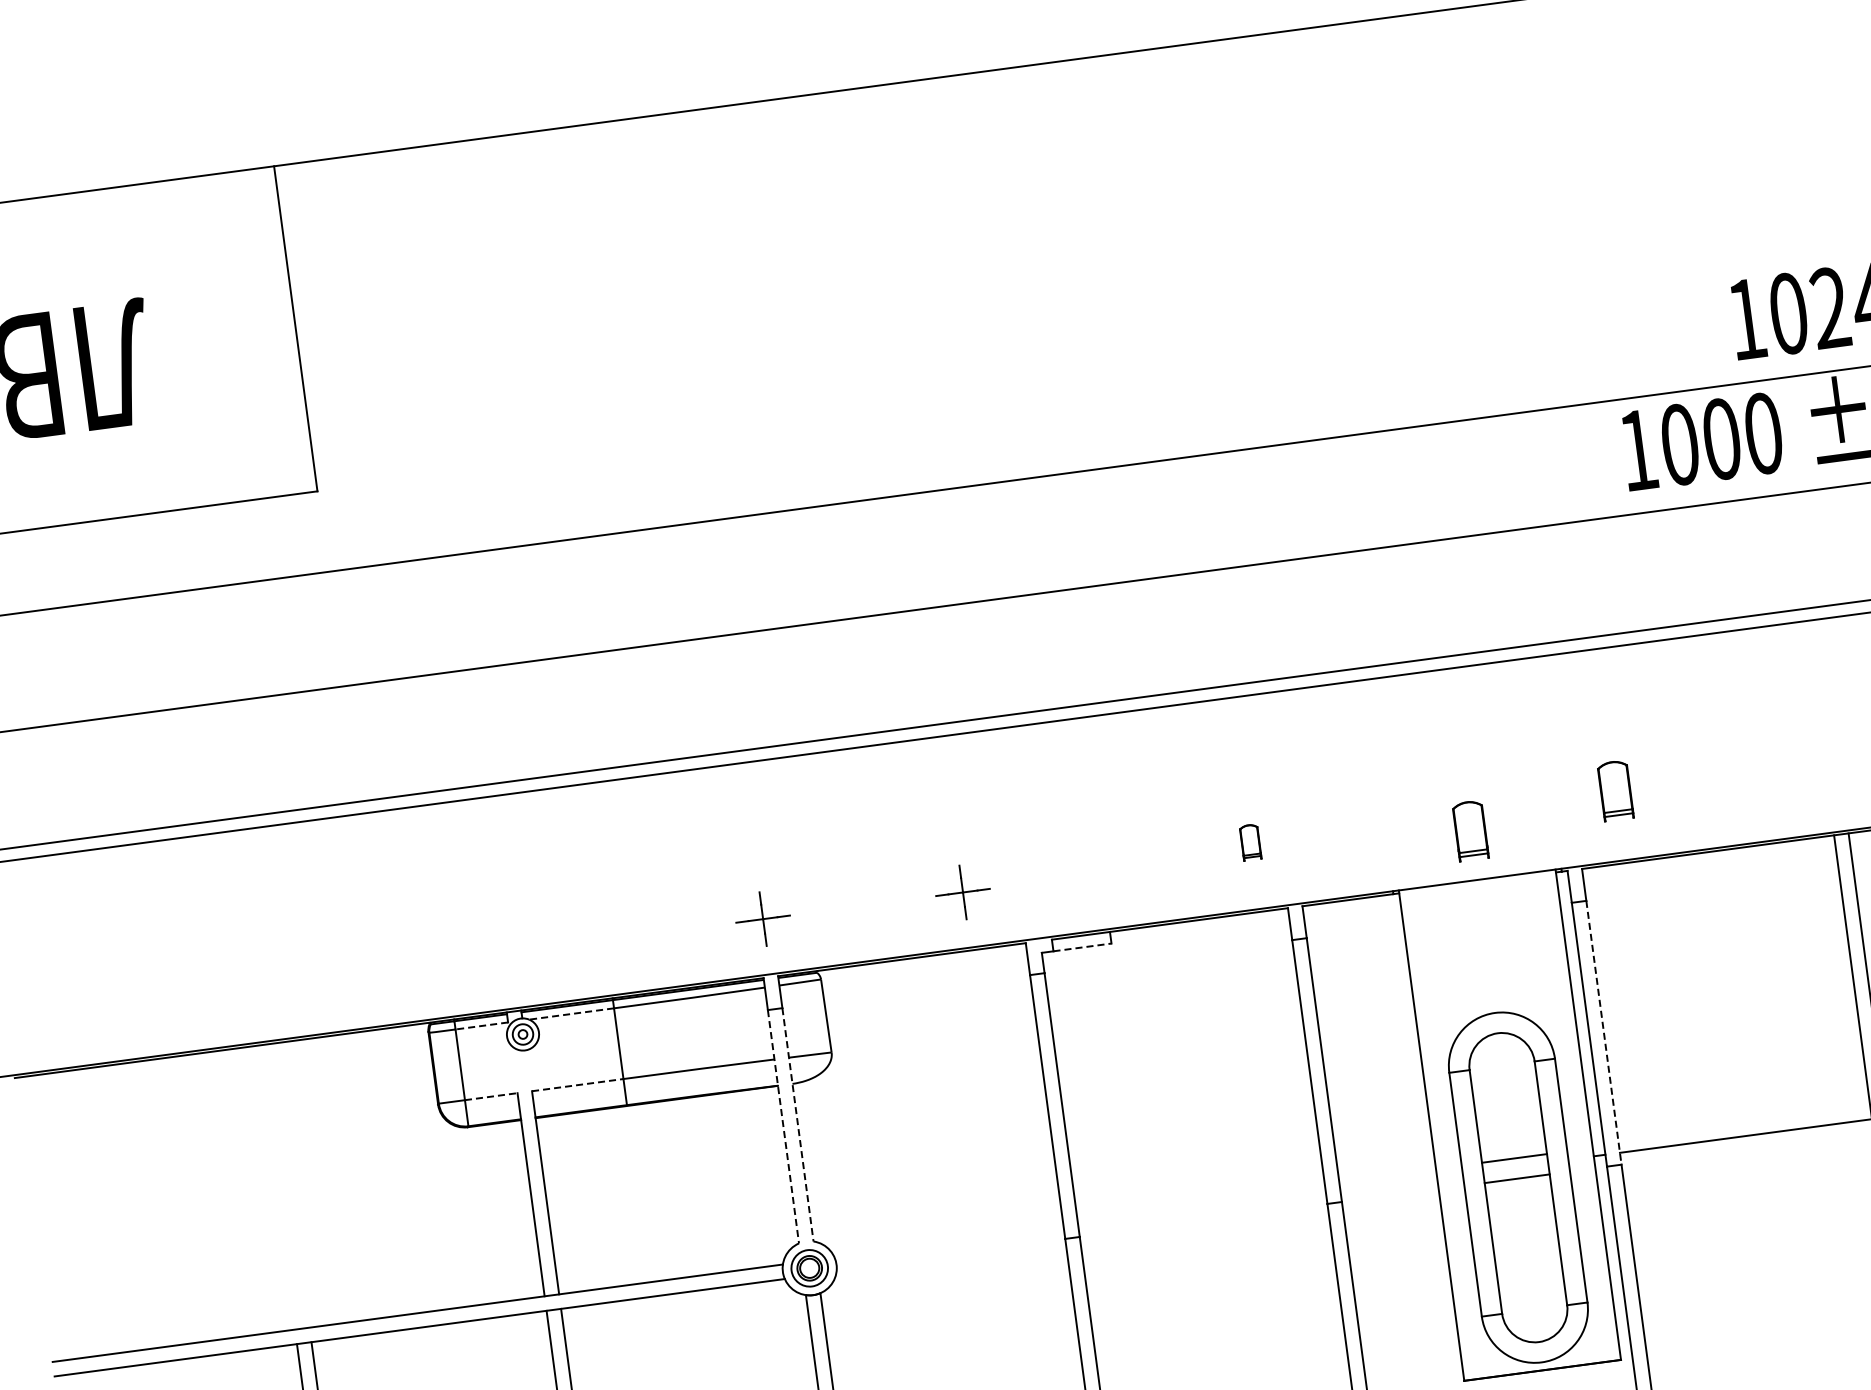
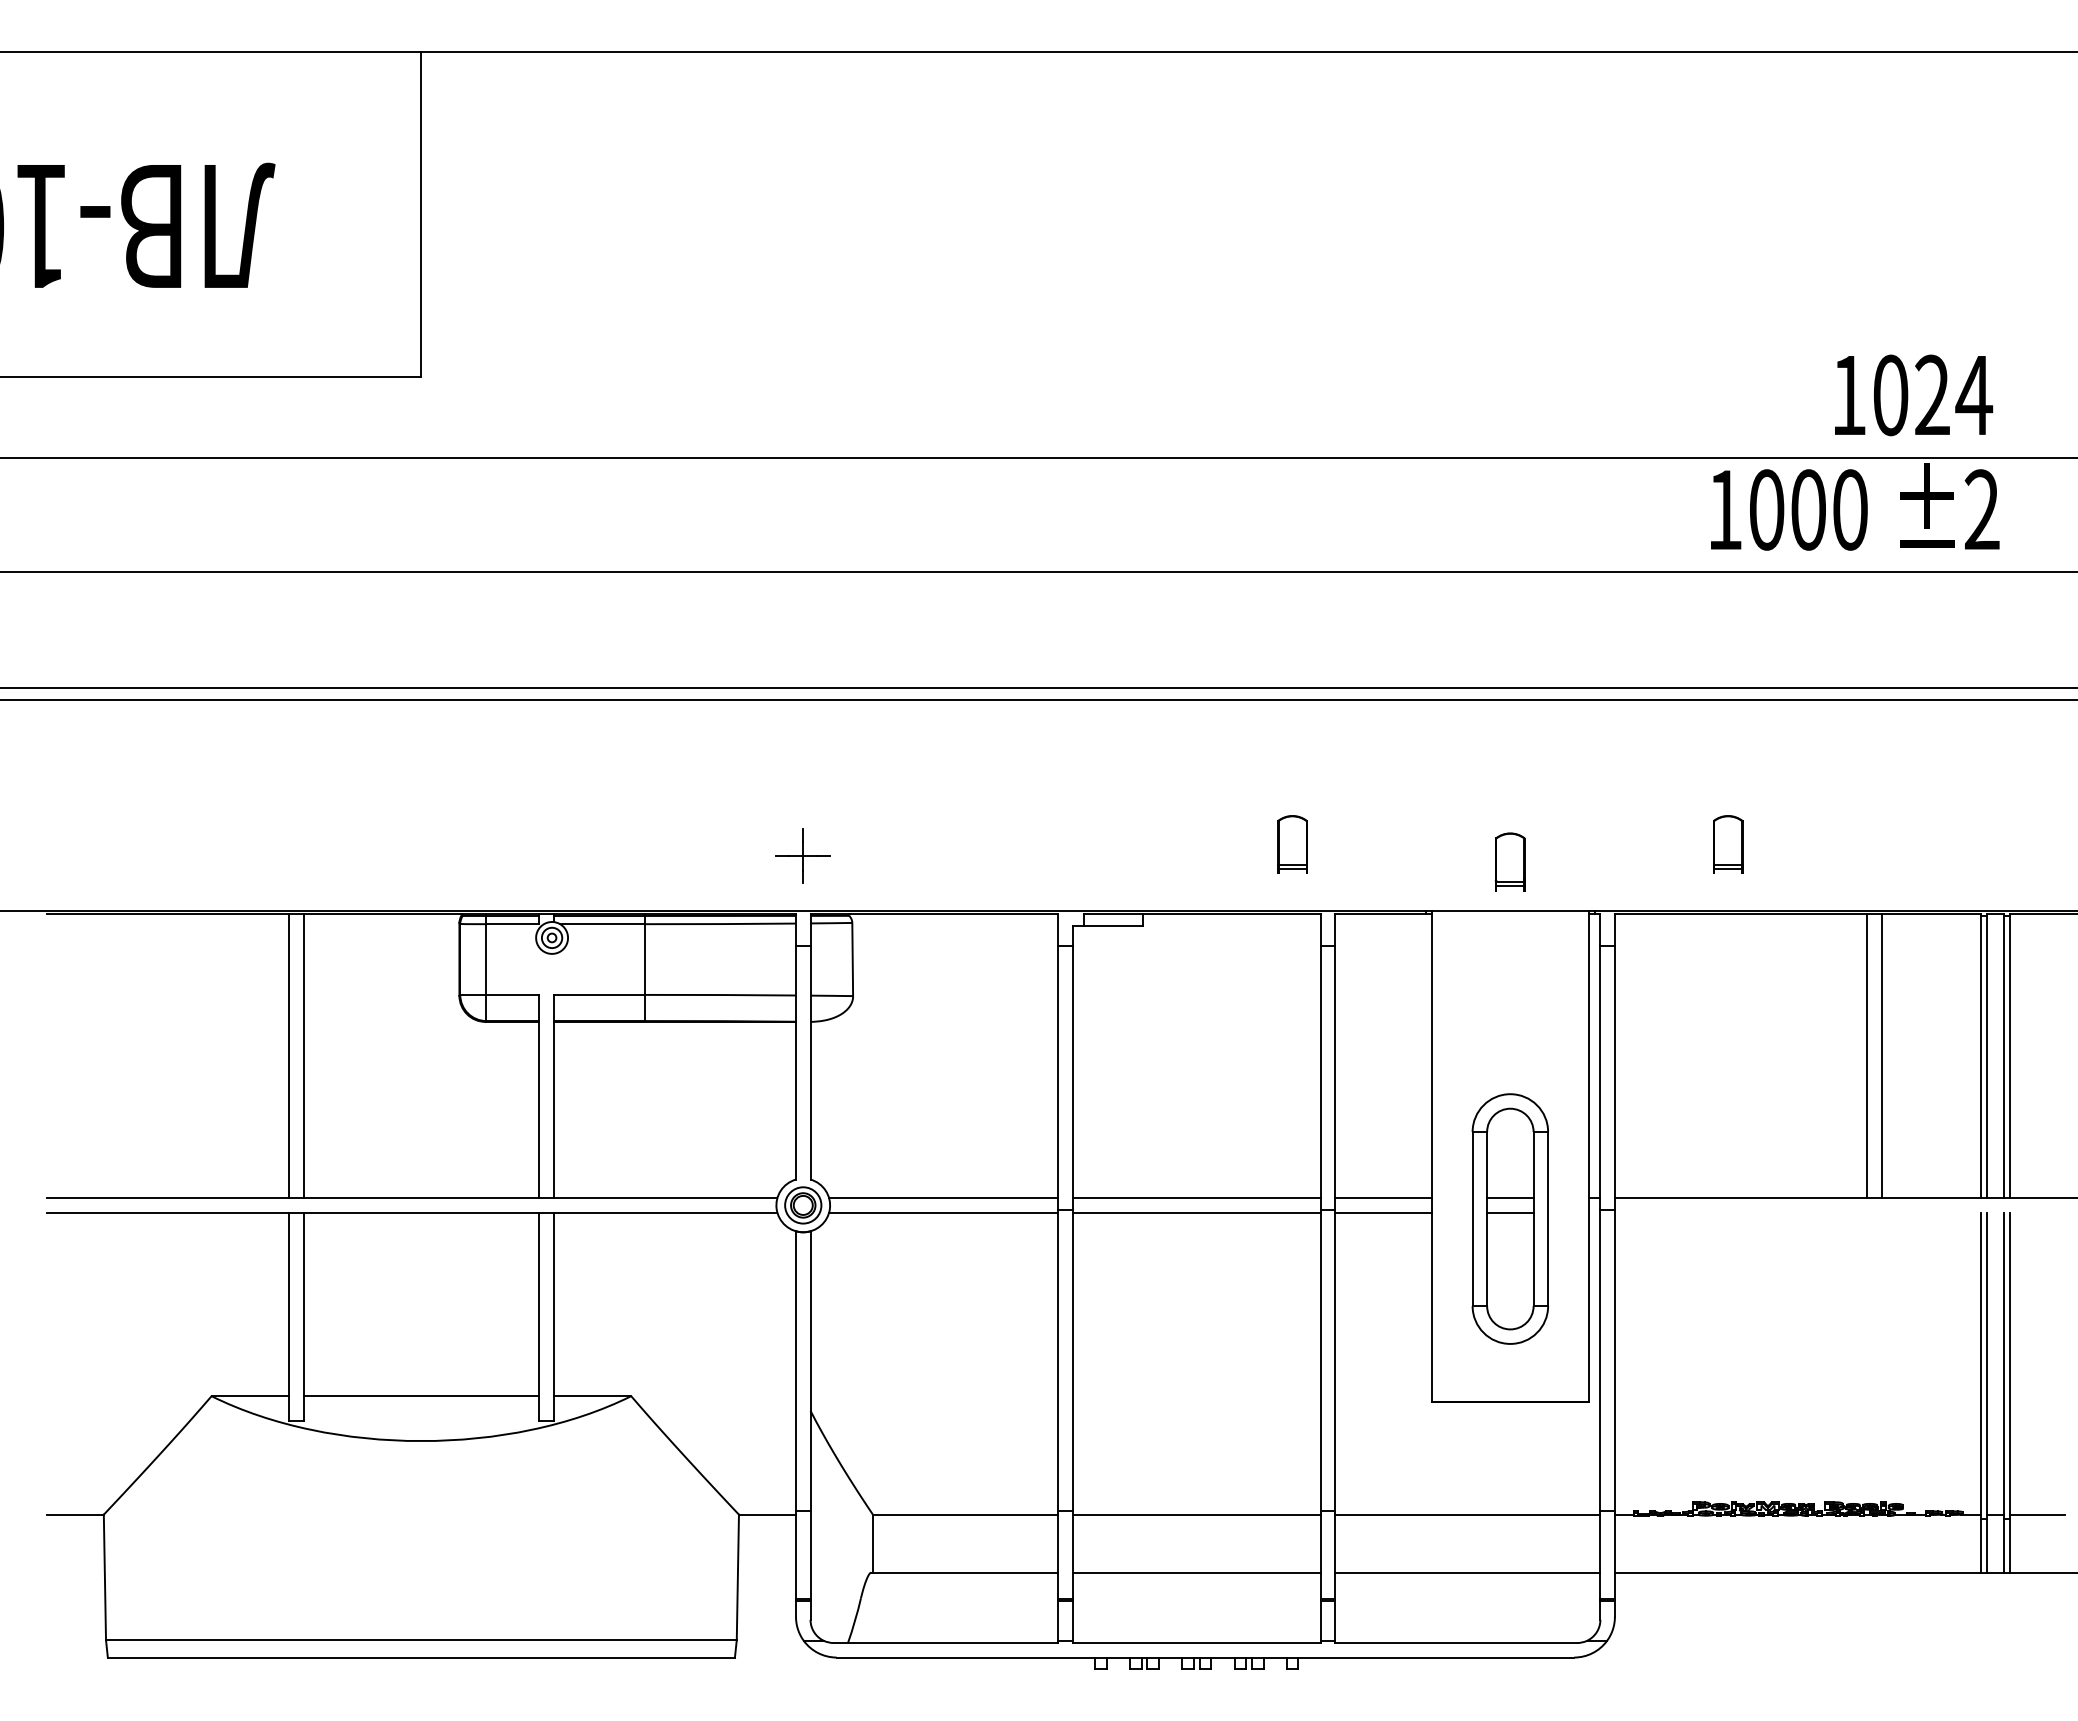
part: (1615, 790) -> (1728, 844), moved
part: (1250, 842) -> (1292, 844), size x1.67
part: (962, 892) -> (1002, 855), removed
line: (1083, 947) -> (1114, 925), dashed -> solid
line: (571, 1014) -> (602, 924), dashed -> solid
line: (481, 1026) -> (512, 924), dashed -> solid
line: (1603, 1033) -> (1614, 1078), dashed -> solid
line: (577, 1084) -> (599, 994), dashed -> solid
line: (491, 1096) -> (513, 994), dashed -> solid
line: (797, 1124) -> (810, 1062), dashed -> solid
line: (783, 1126) -> (796, 1062), dashed -> solid
line: (1388, 1184) -> (1383, 1198), added
line: (290, 1186) -> (303, 1056), added
line: (276, 1187) -> (289, 1056), added
part: (1517, 1187) -> (1509, 1218), size x0.71
line: (1390, 1198) -> (1383, 1212), added
line: (1201, 1208) -> (1196, 1198), added
line: (1203, 1222) -> (1196, 1212), added
line: (948, 1242) -> (943, 1198), added
line: (950, 1256) -> (943, 1212), added

